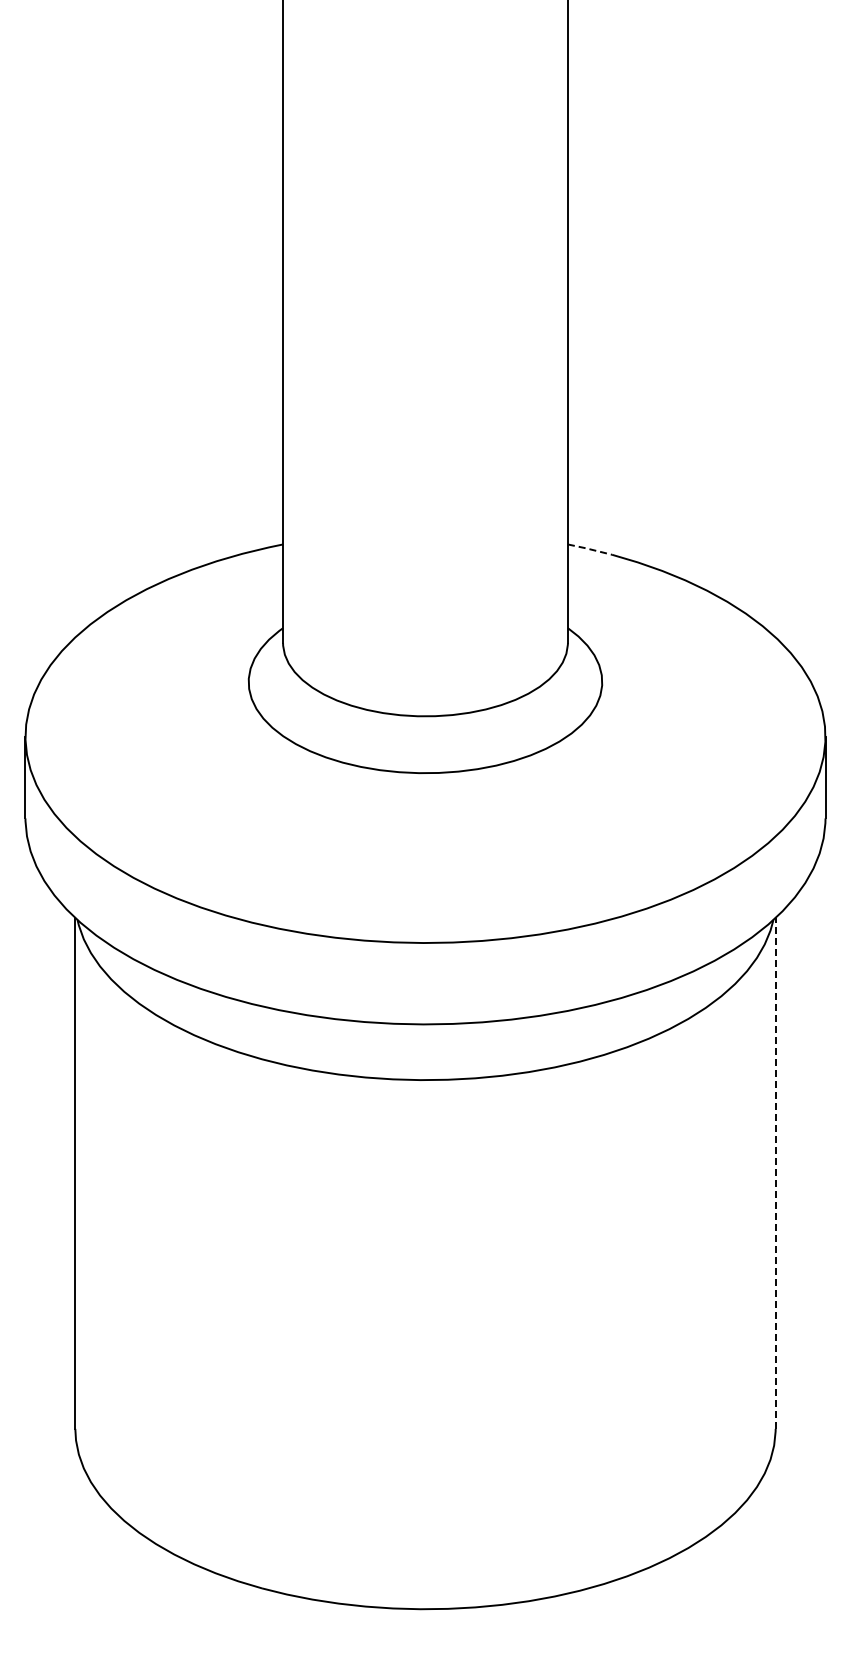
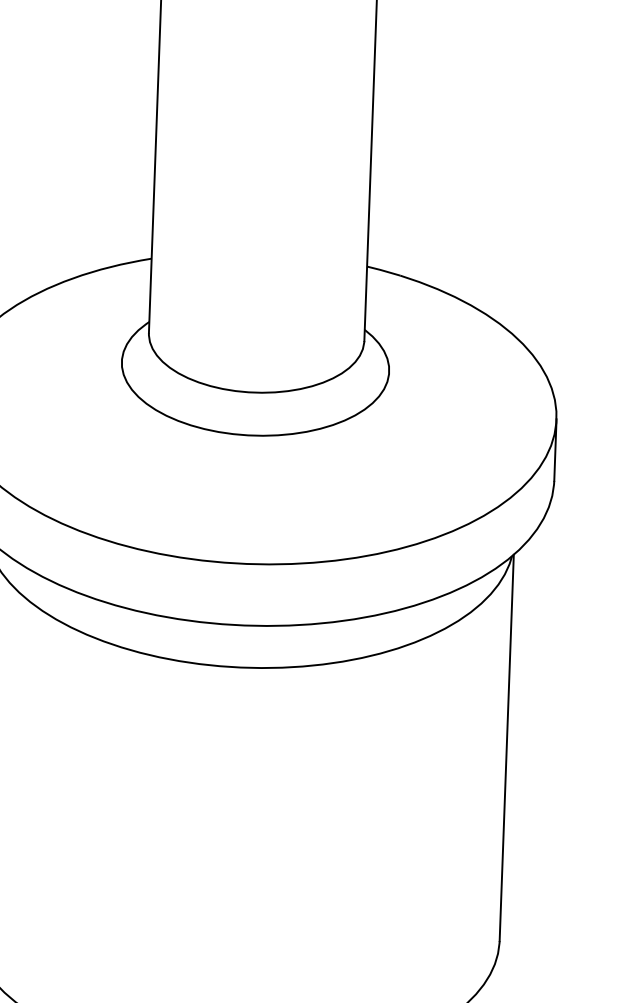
line: (590, 549) -> (384, 271), dashed -> solid
line: (775, 1172) -> (506, 747), dashed -> solid

